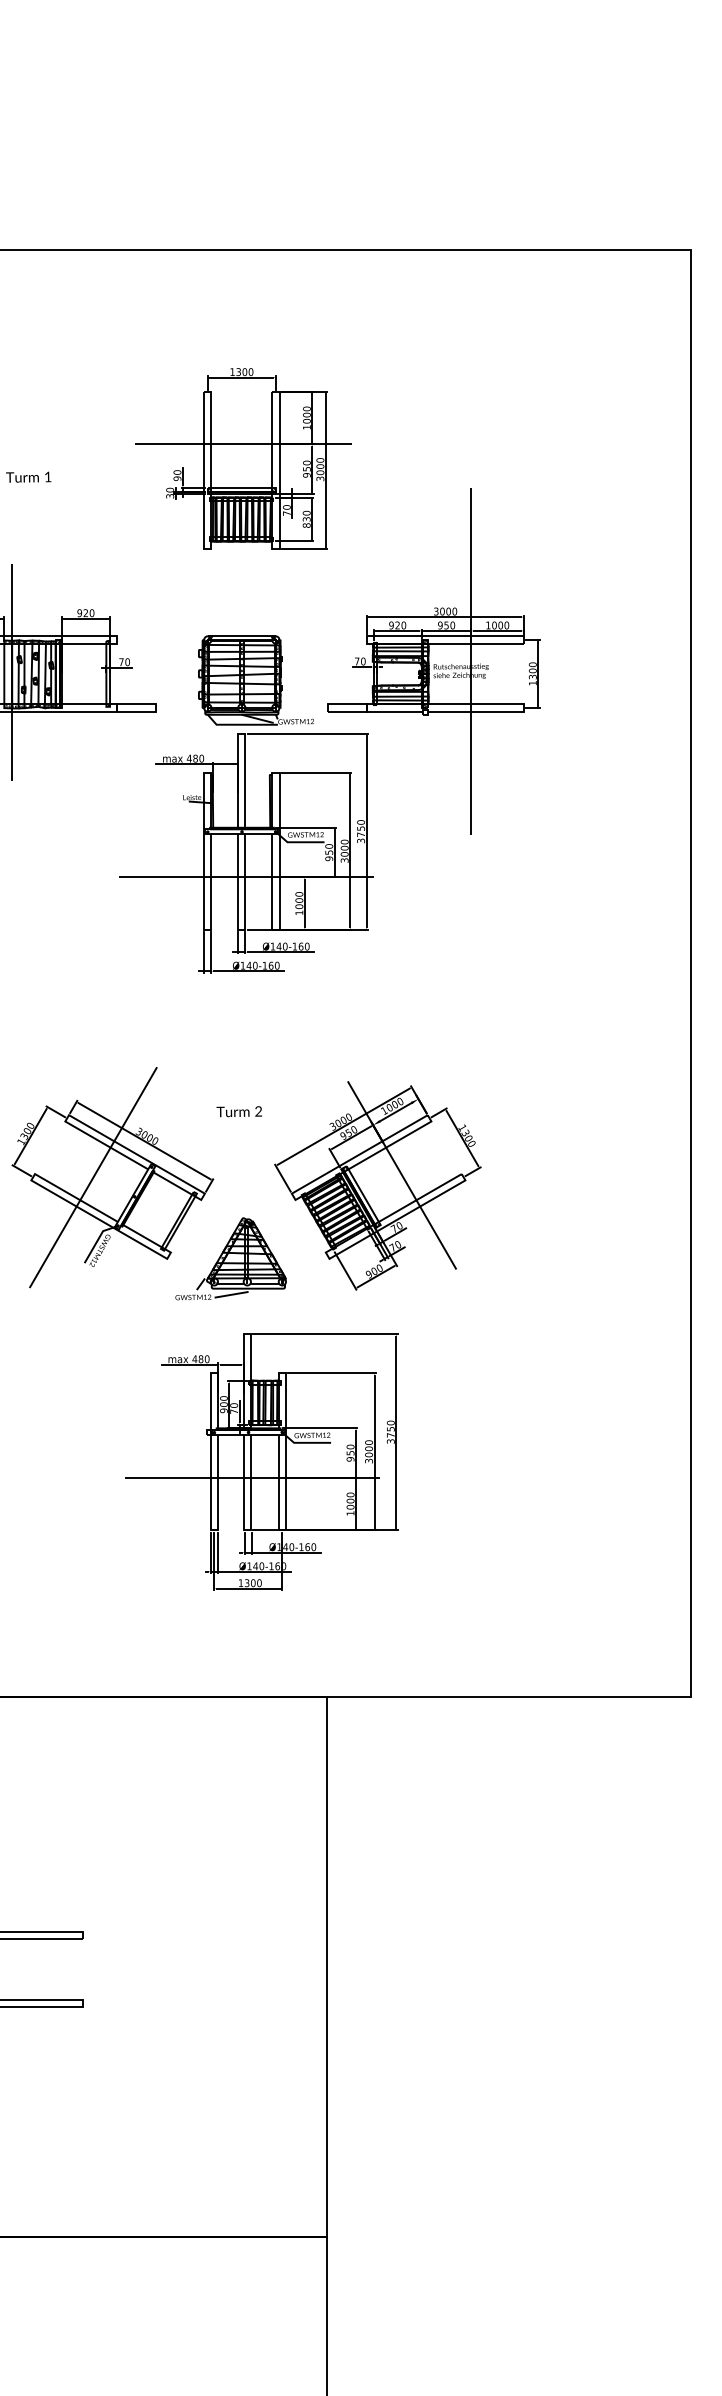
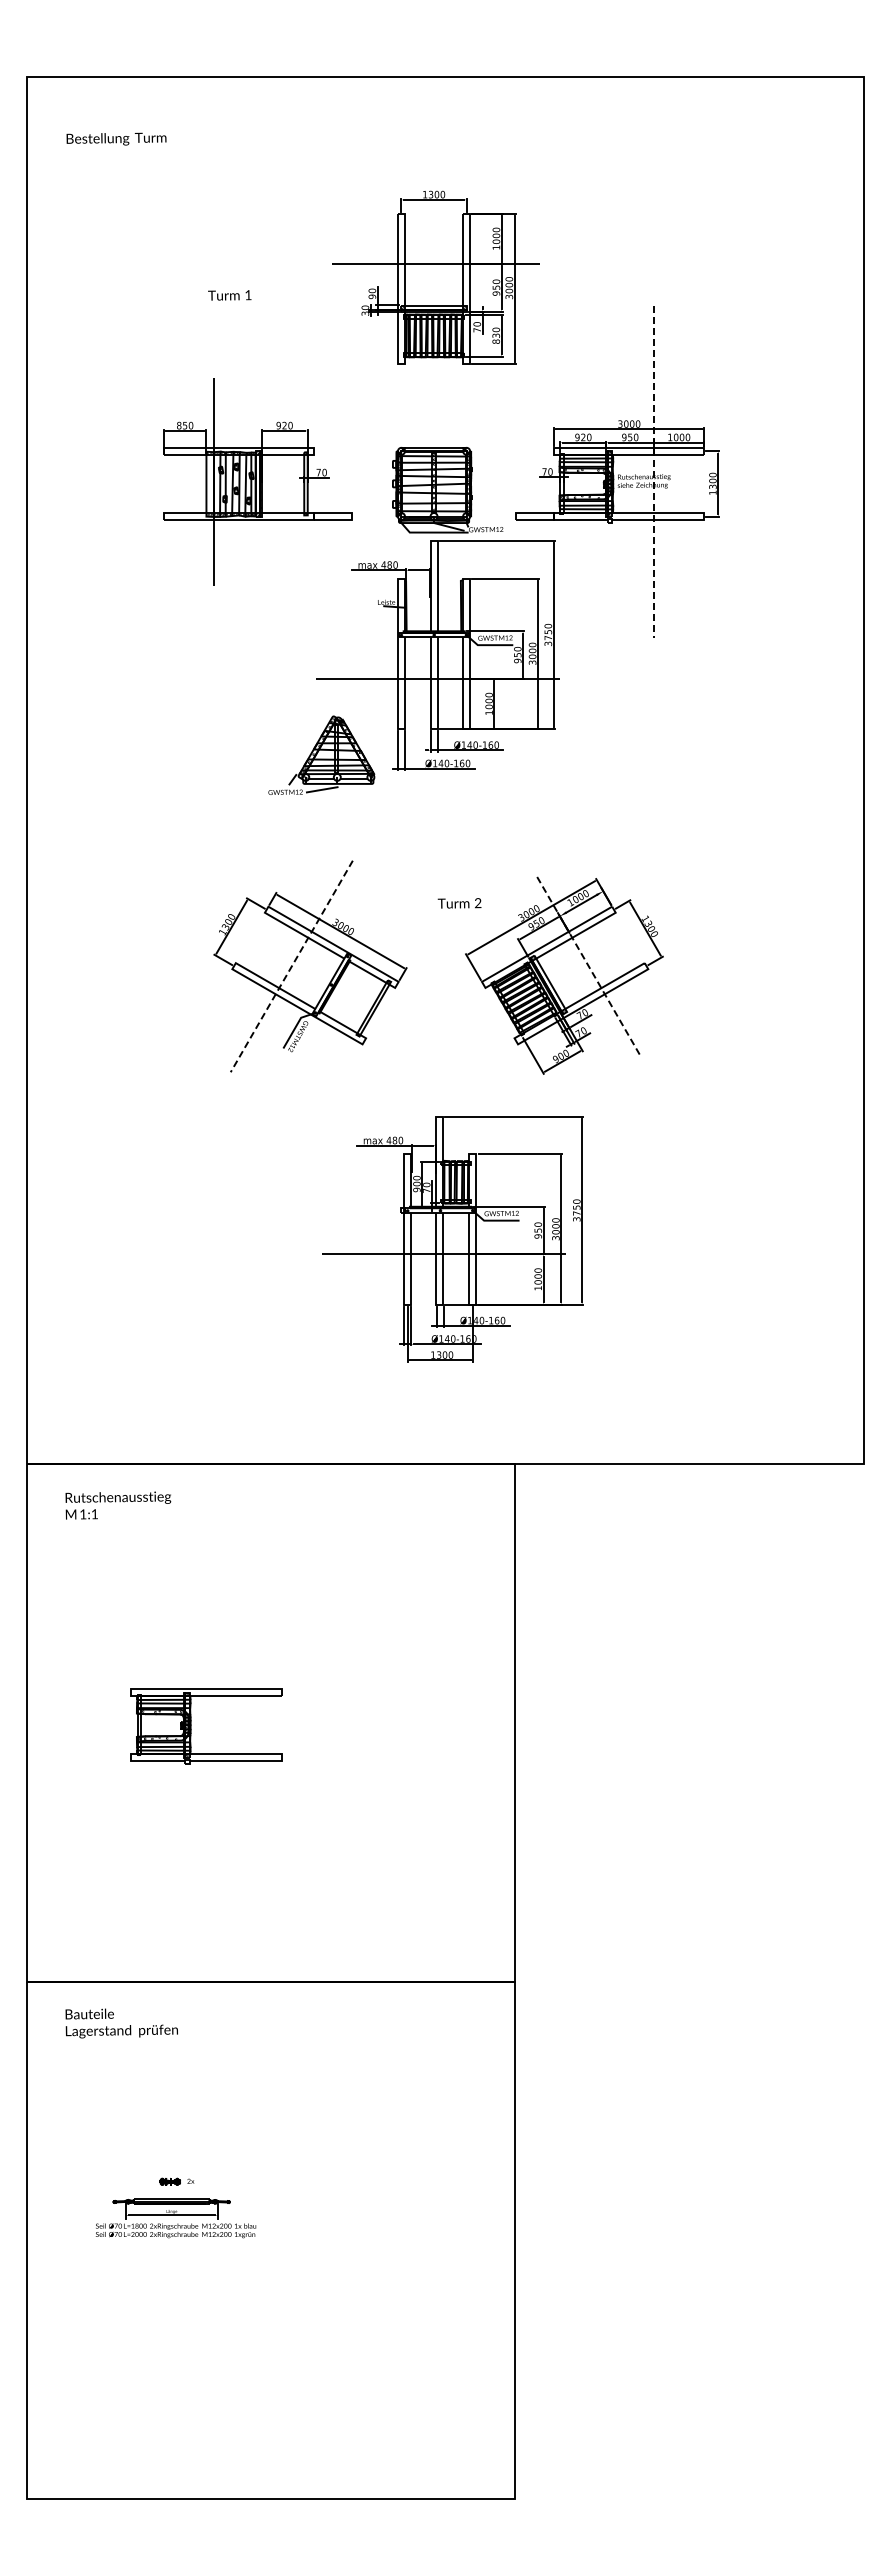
line: (471, 662) -> (654, 472), solid -> dashed
text: (239, 1111) -> (459, 903), moved
line: (401, 1174) -> (587, 963), solid -> dashed
line: (93, 1177) -> (291, 966), solid -> dashed
part: (230, 1257) -> (321, 754), moved

